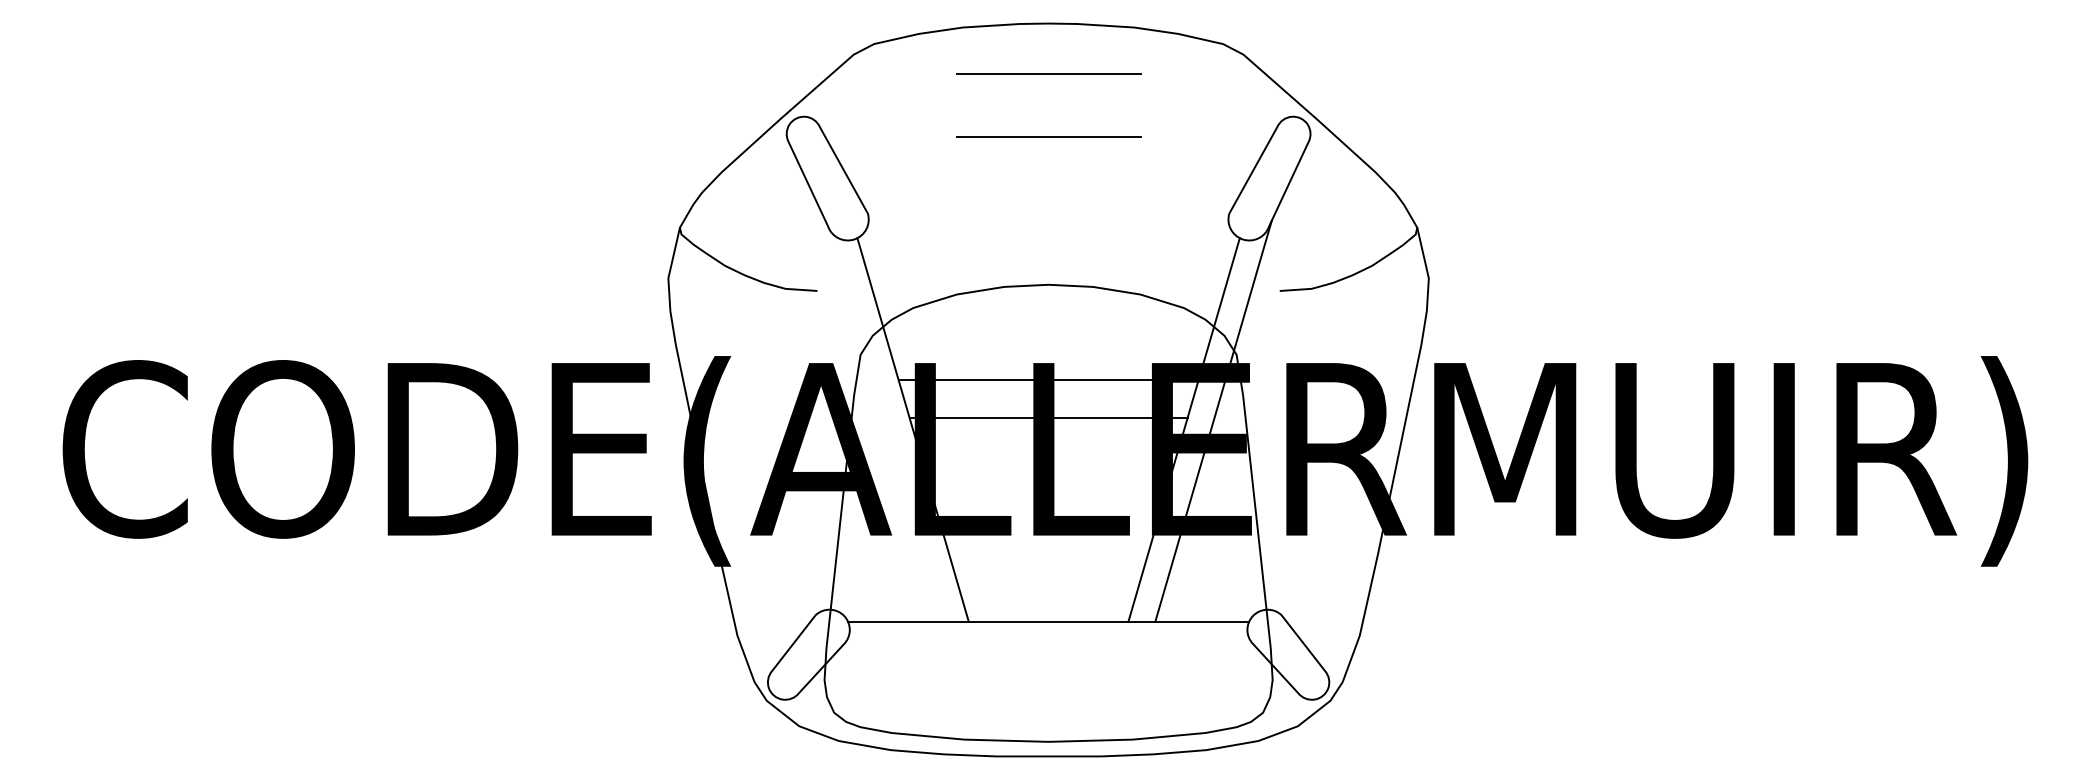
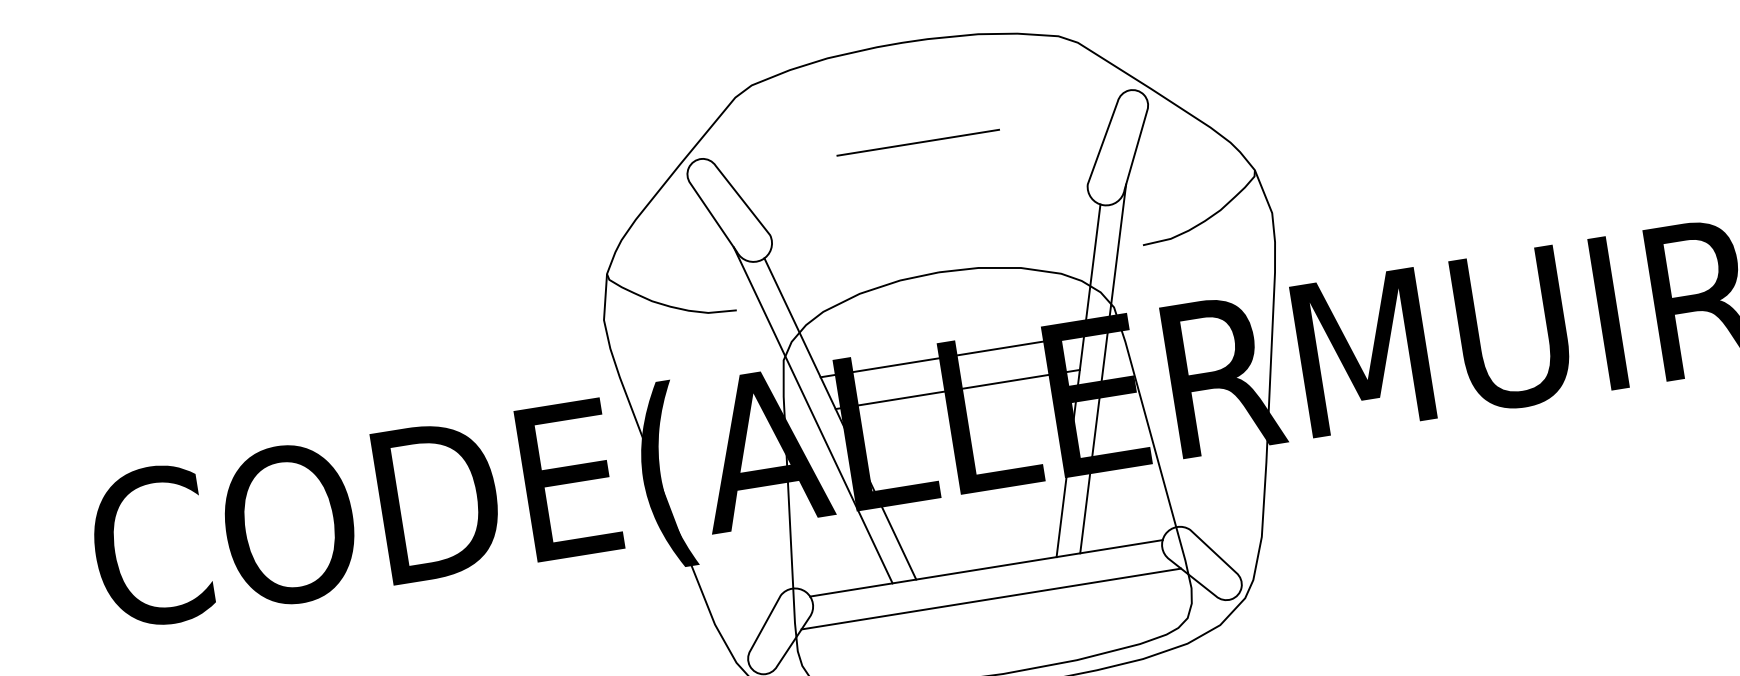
line: (1048, 73) -> (909, 86), removed
line: (883, 420) -> (813, 414), added
line: (1048, 656) -> (991, 598), added

